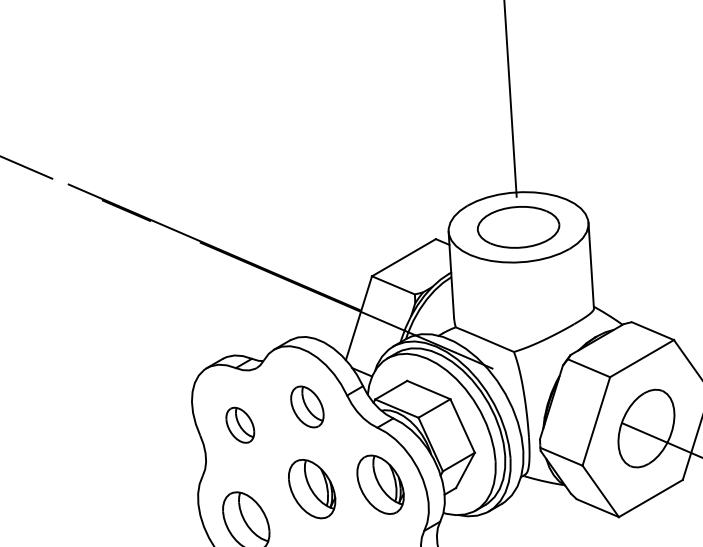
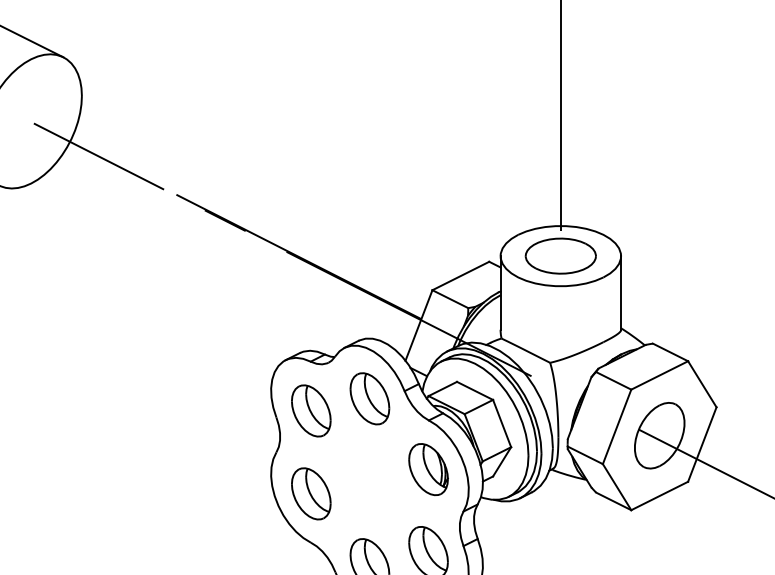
part: (306, 406) -> (369, 398), size x1.43
part: (240, 424) -> (311, 410), size x1.67
part: (312, 488) -> (369, 469), removed

